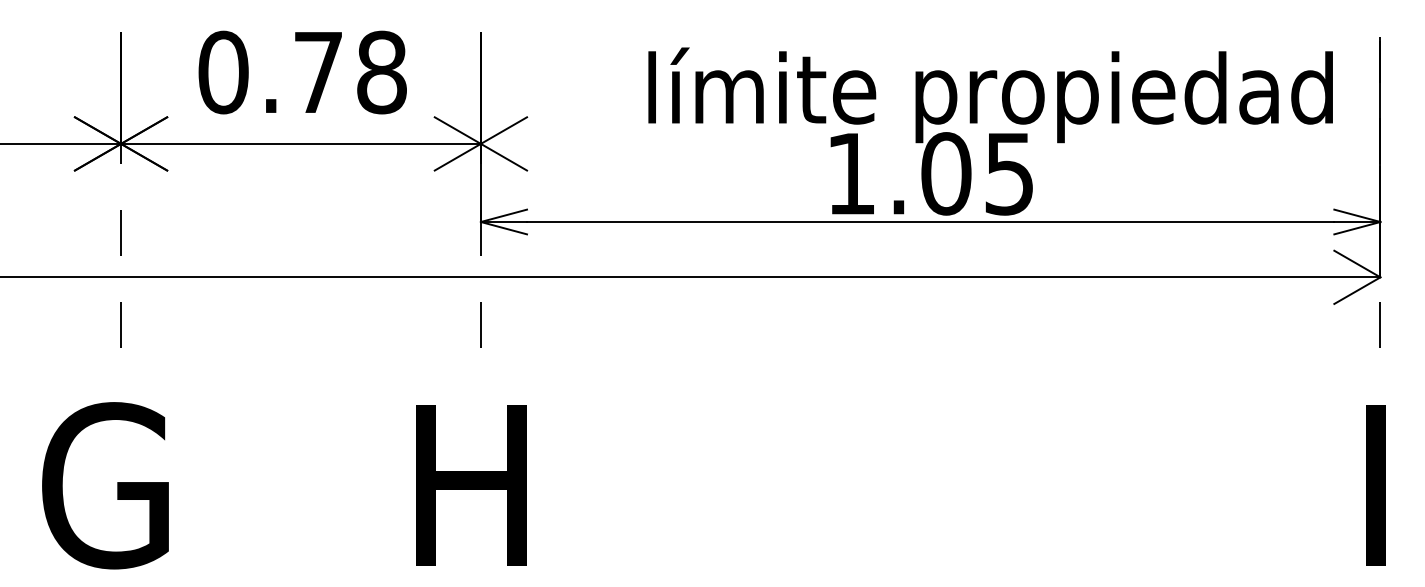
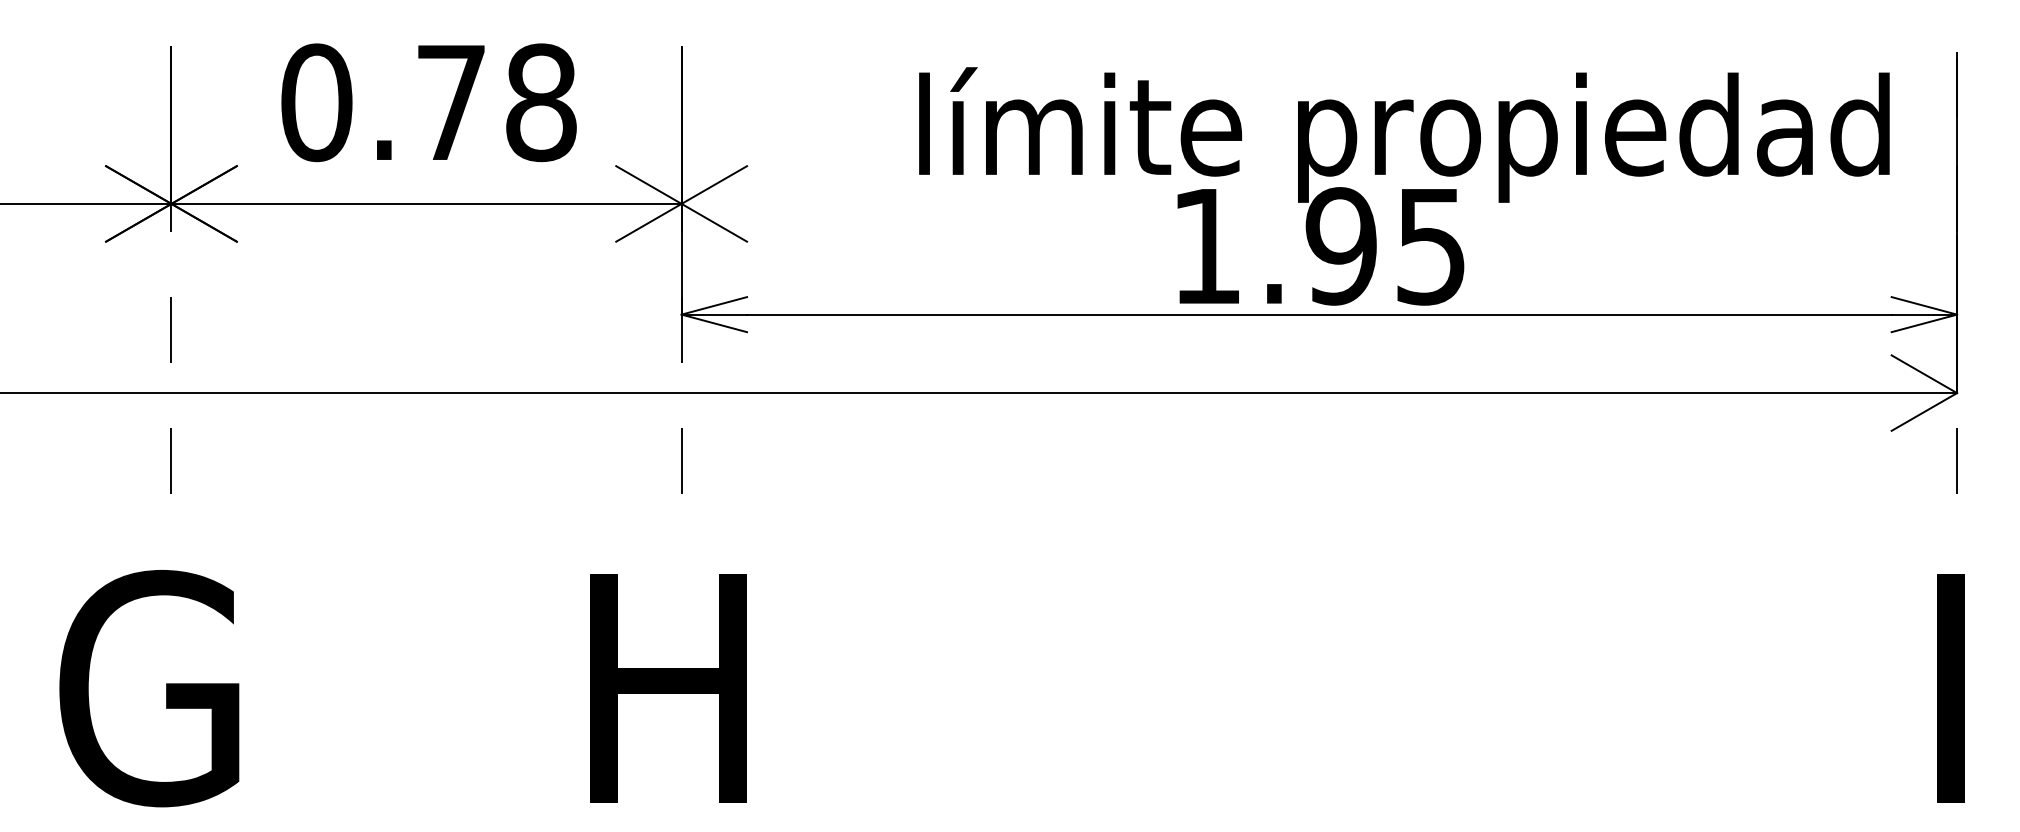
text: (946, 173) -> (1341, 246), 1.05 -> 1.95

